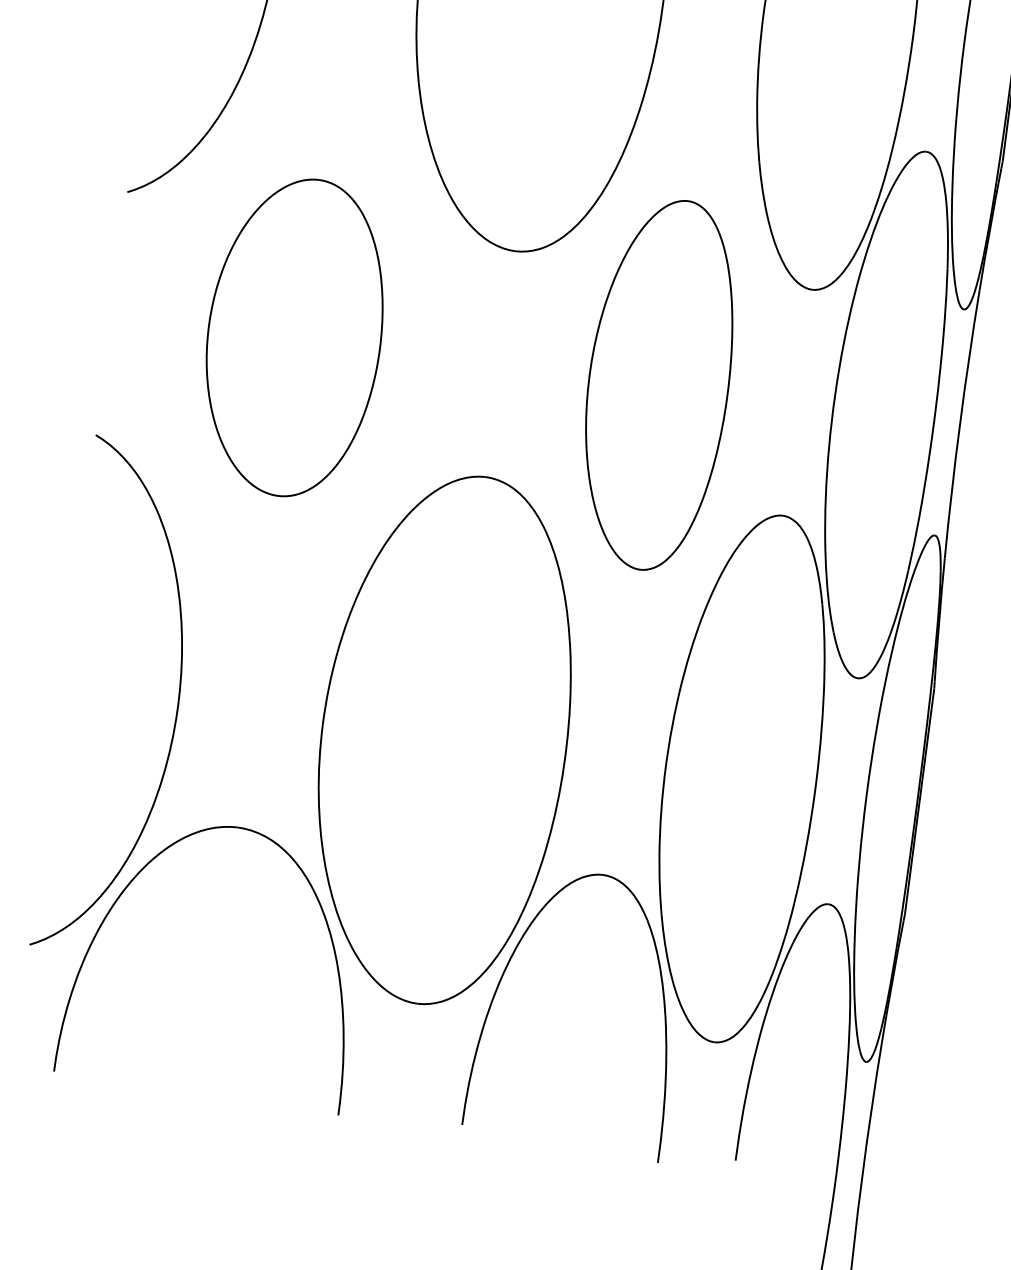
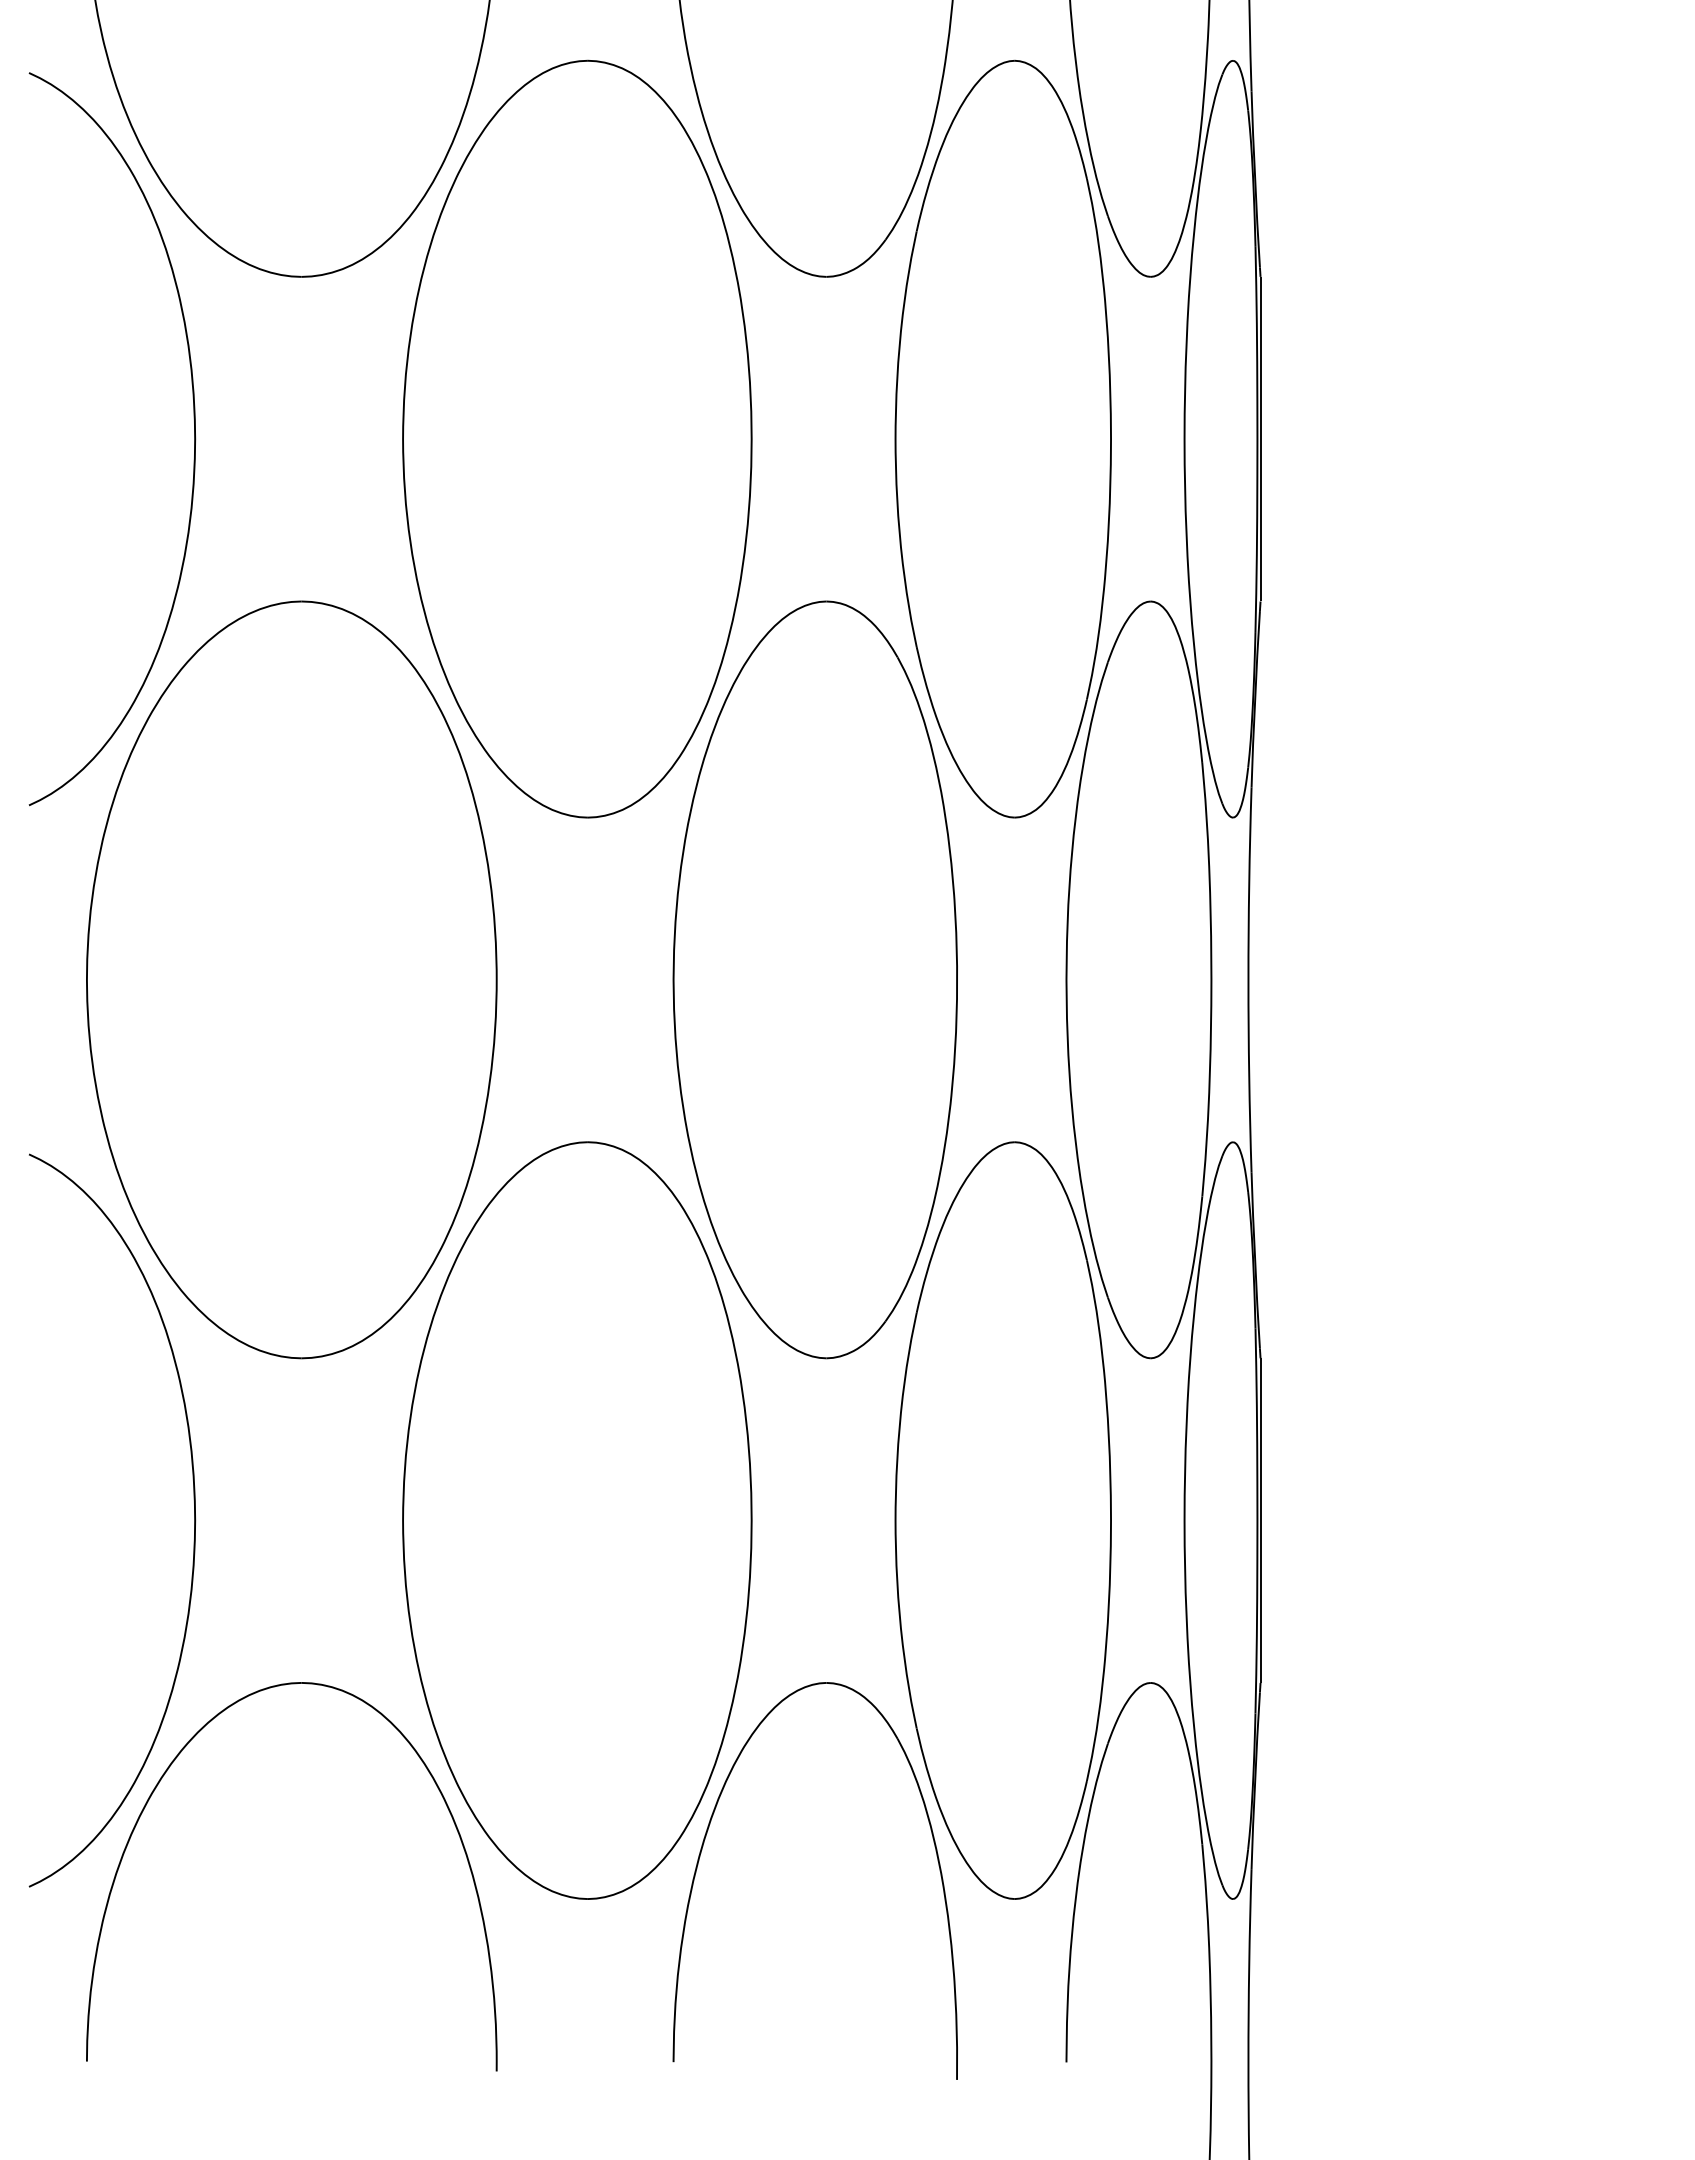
part: (294, 337) -> (291, 979), size x1.67
part: (658, 384) -> (814, 979), size x1.43

